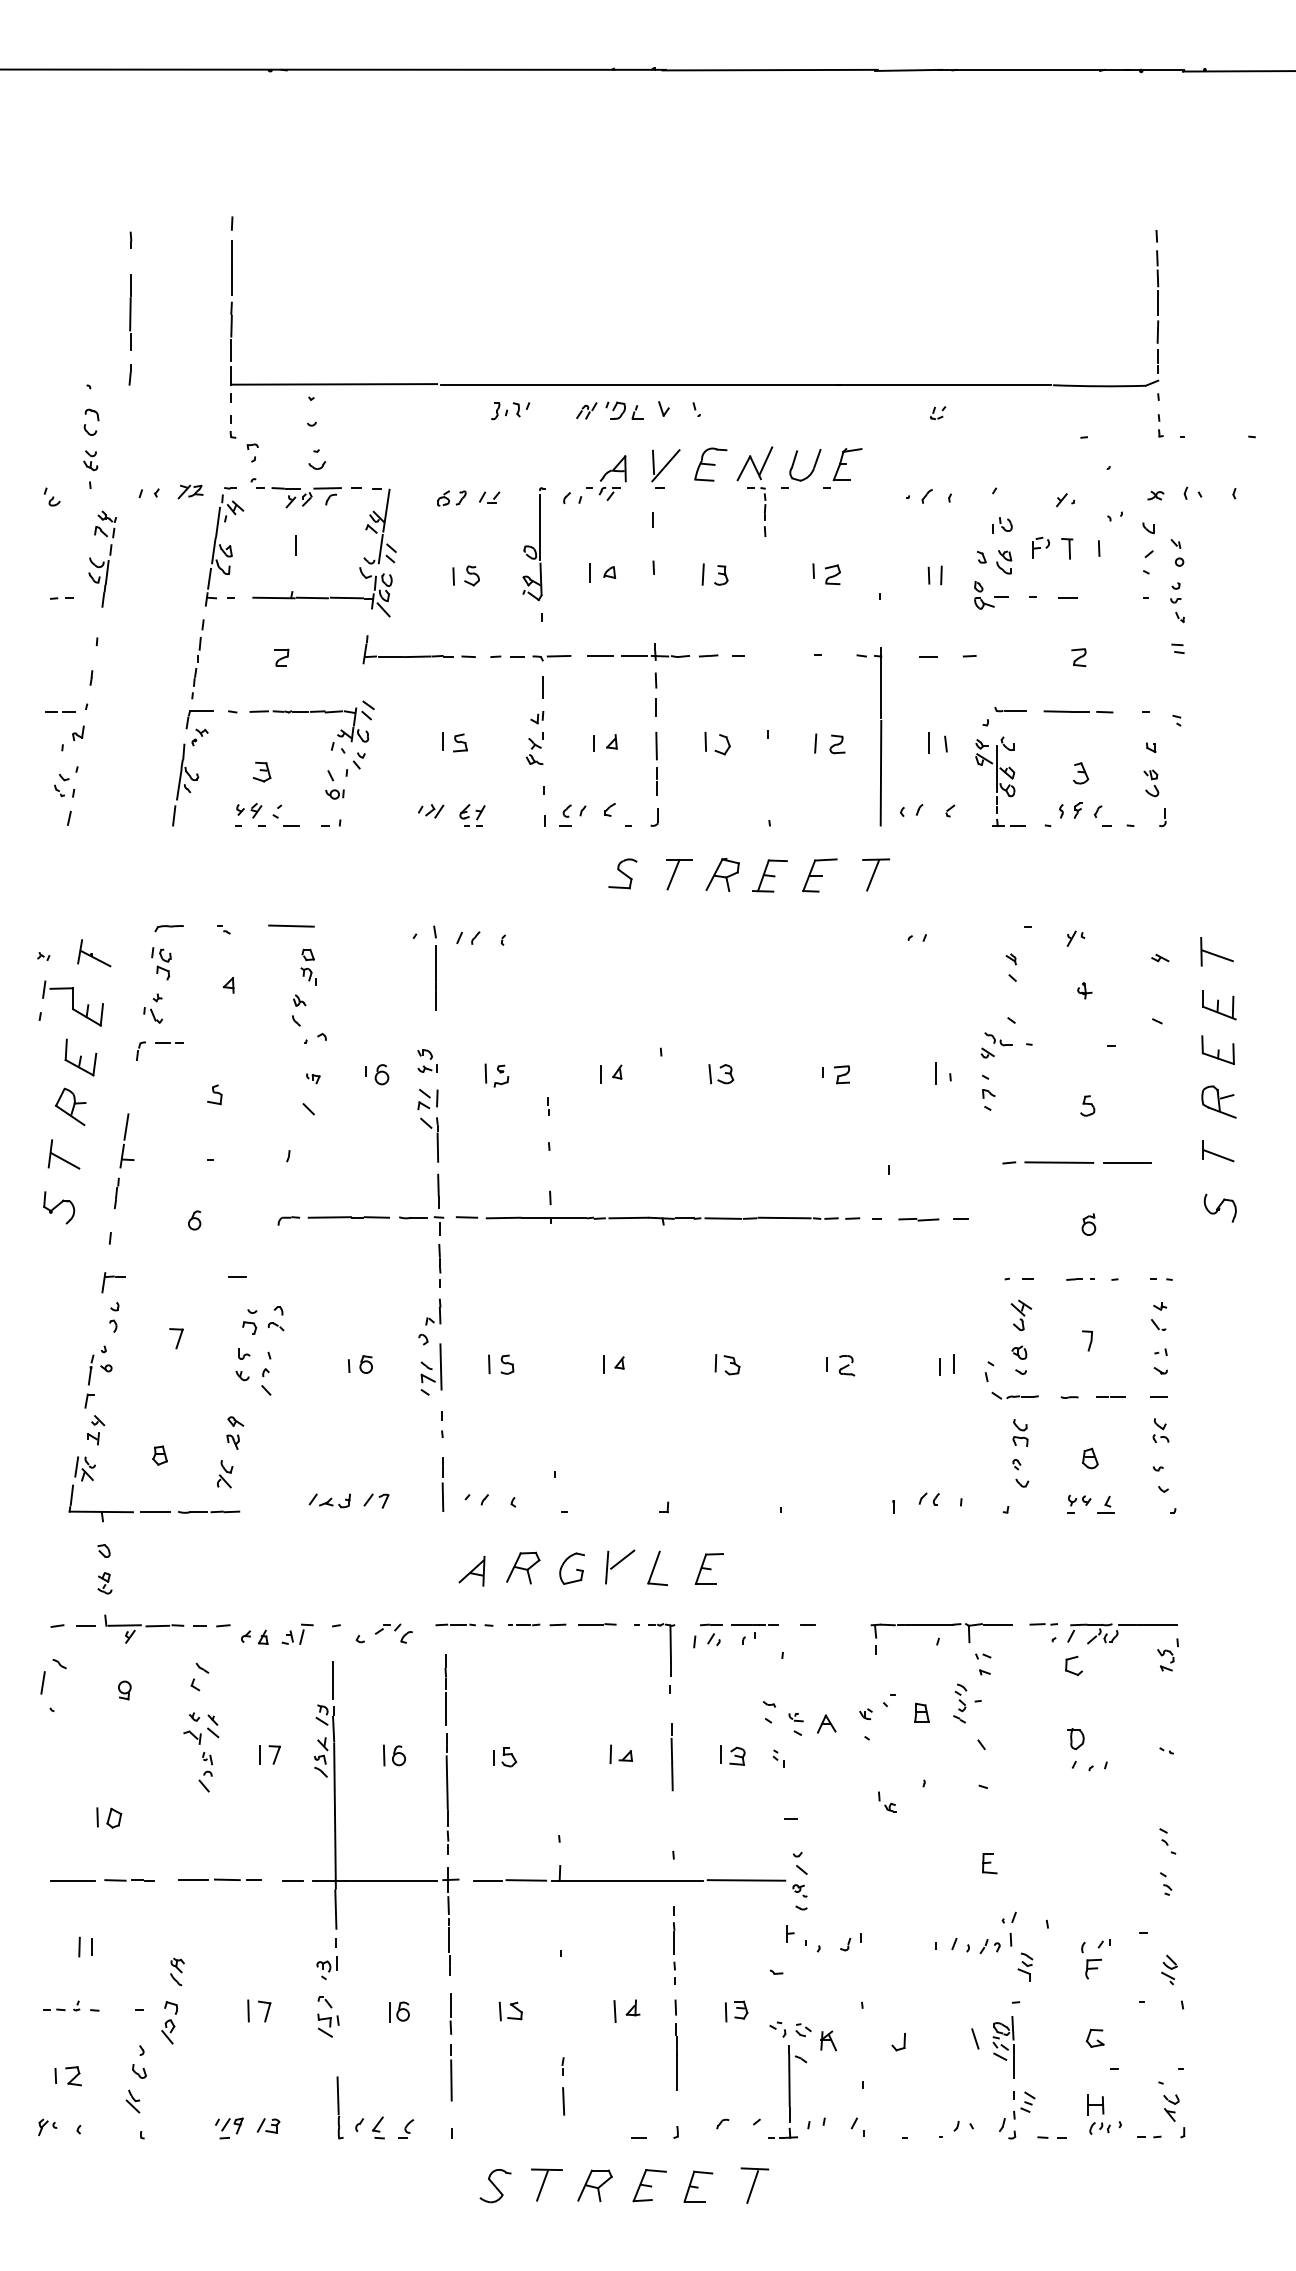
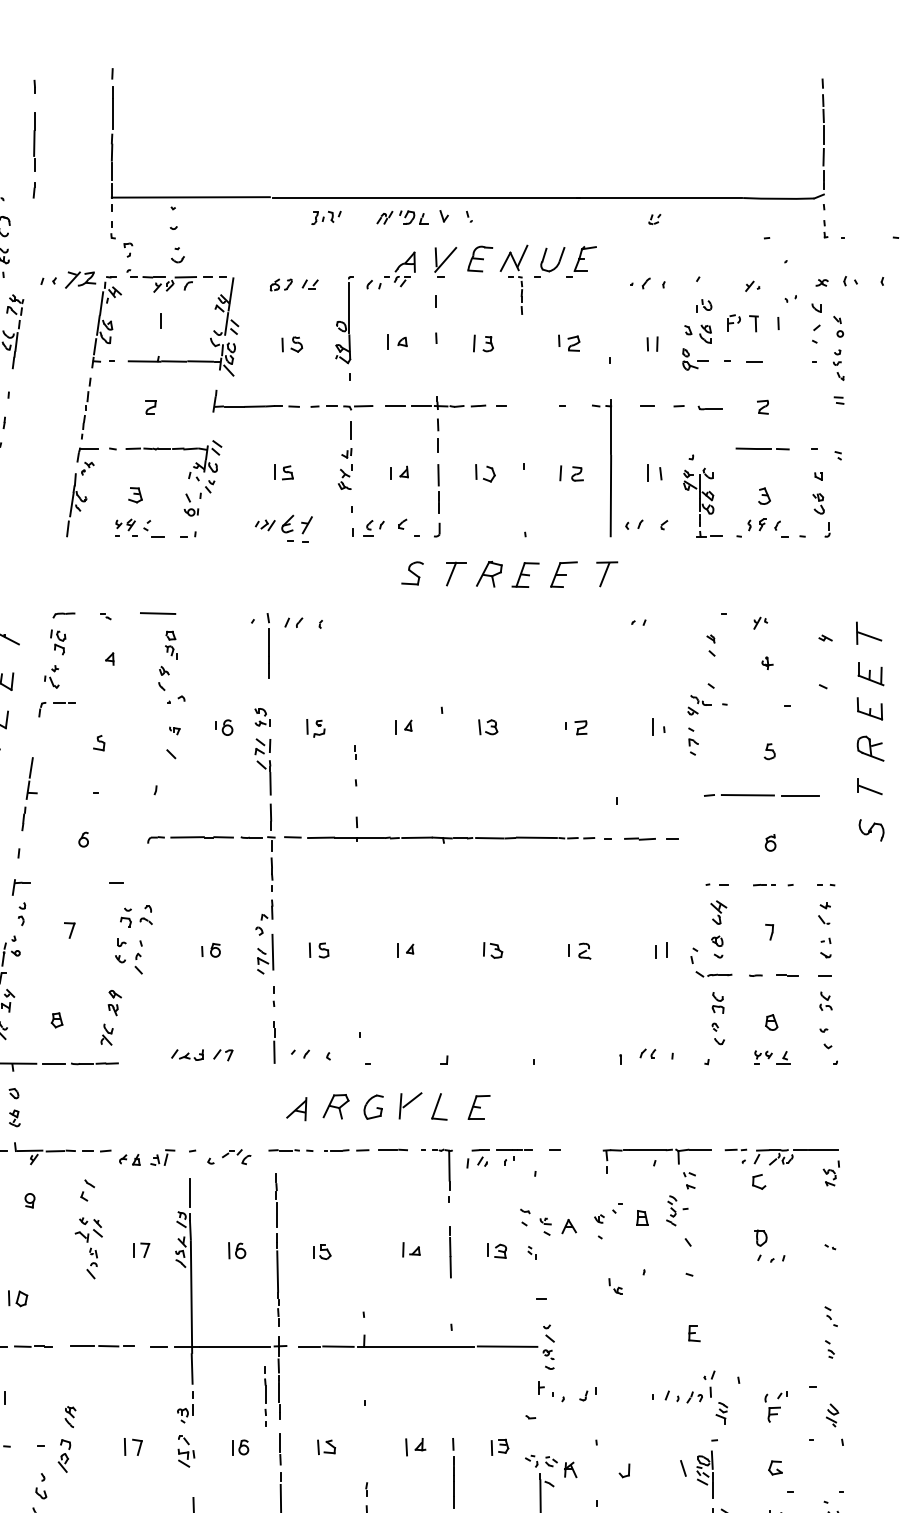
part: (190, 491) -> (80, 279), size x1.6
part: (1010, 709) -> (710, 407), moved
part: (472, 815) -> (297, 528), size x1.6
part: (674, 1945) -> (265, 1396), moved

